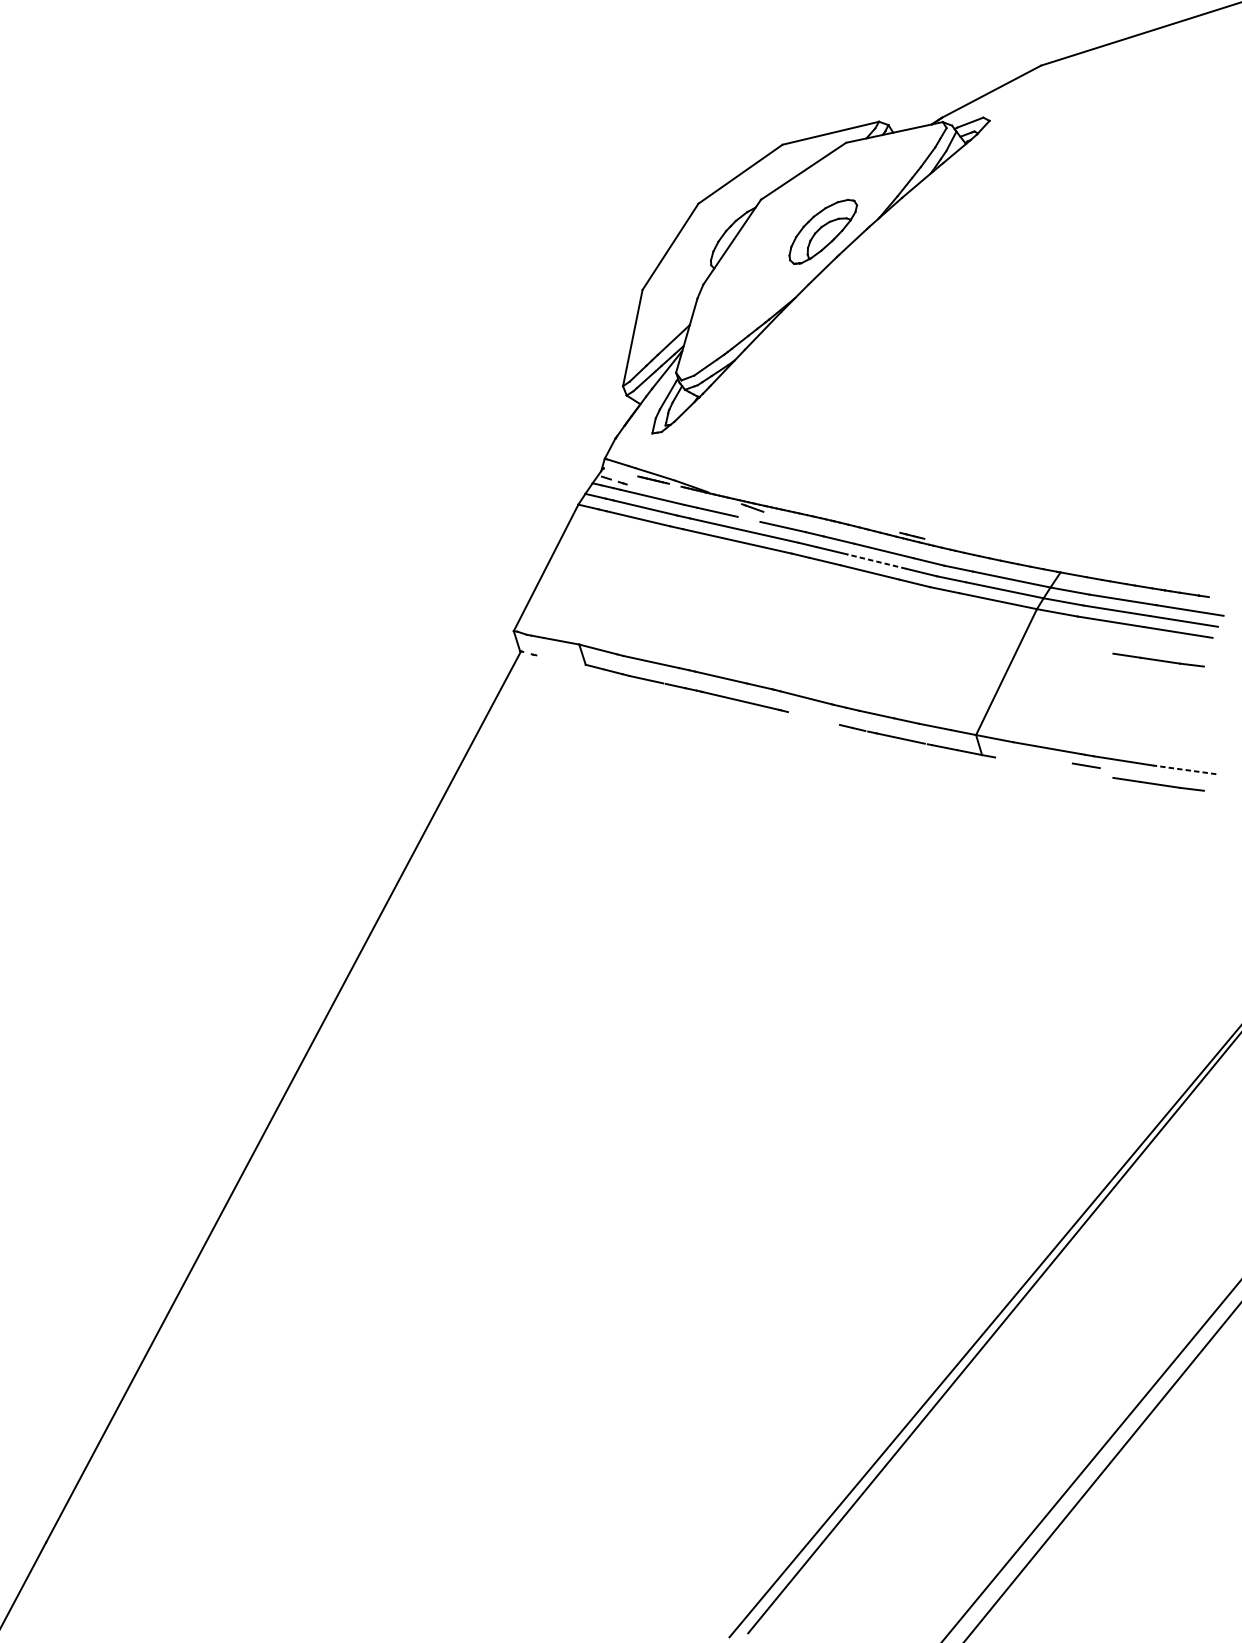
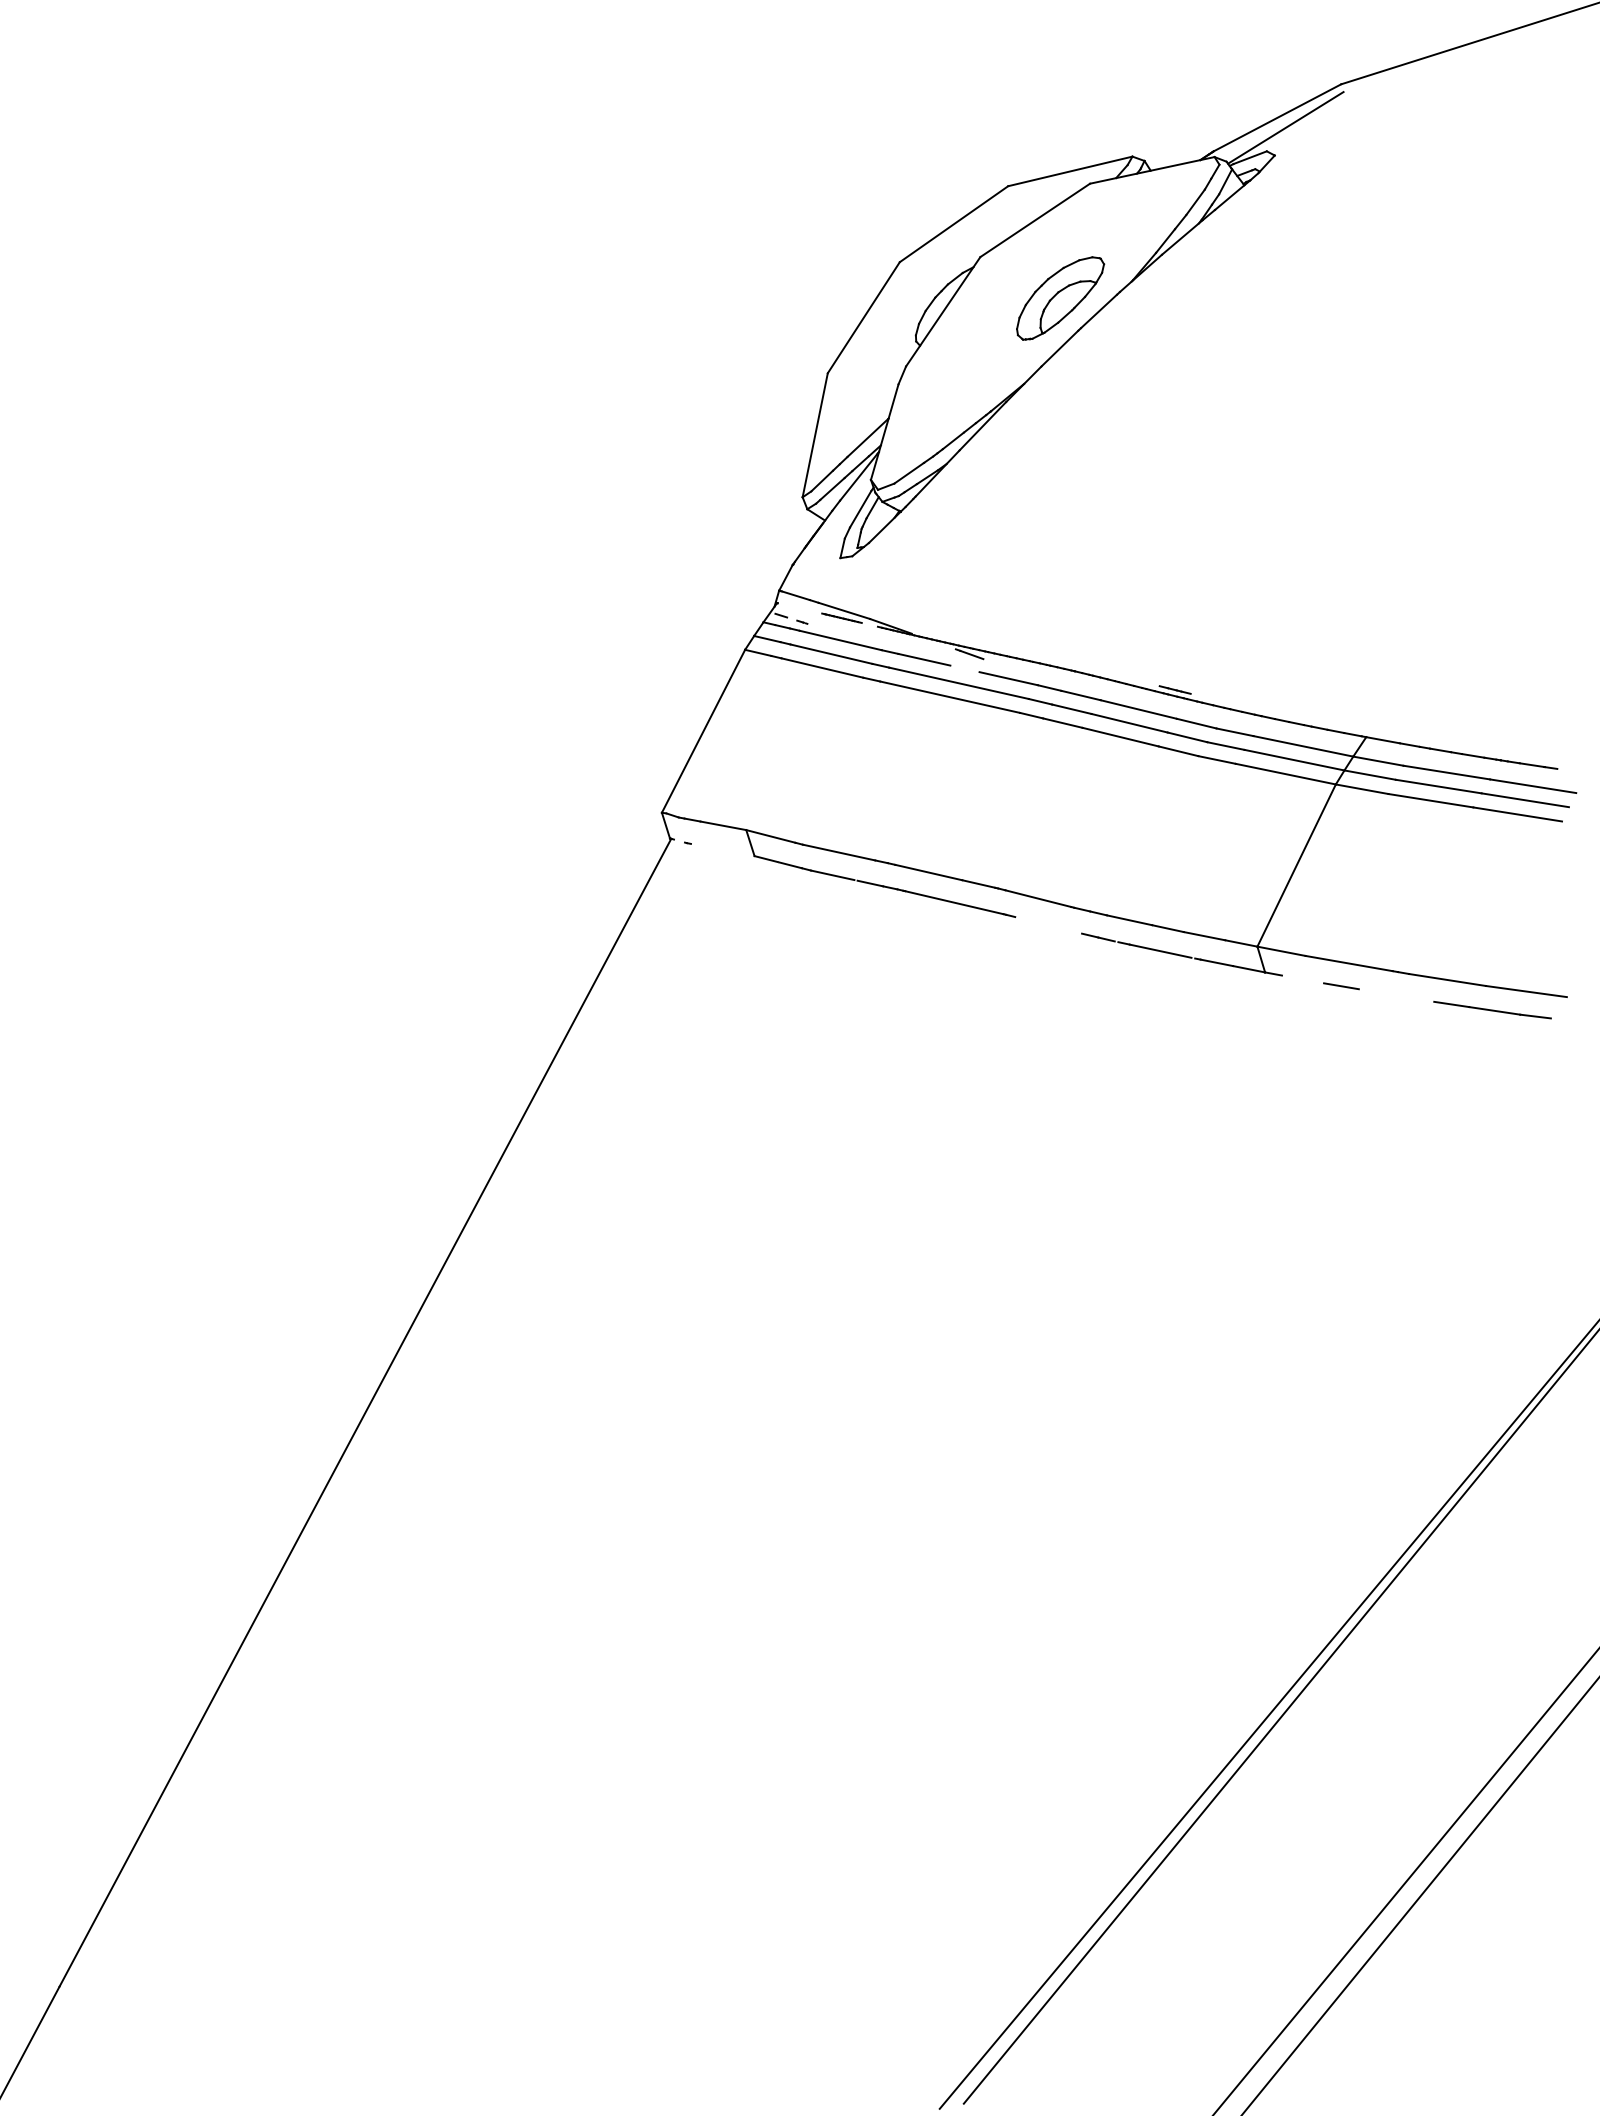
line: (997, 99) -> (1285, 127), added
line: (876, 561) -> (1129, 723), dashed -> solid
line: (1158, 660) -> (1492, 850), removed
line: (1086, 765) -> (1341, 986), moved
line: (1184, 769) -> (1526, 991), dashed -> solid

